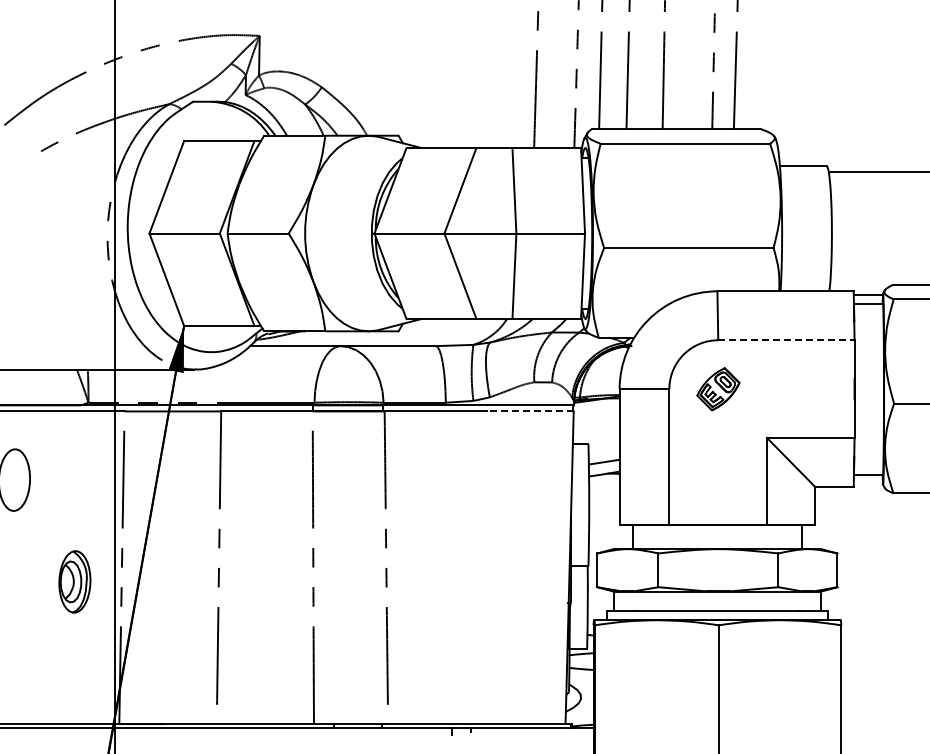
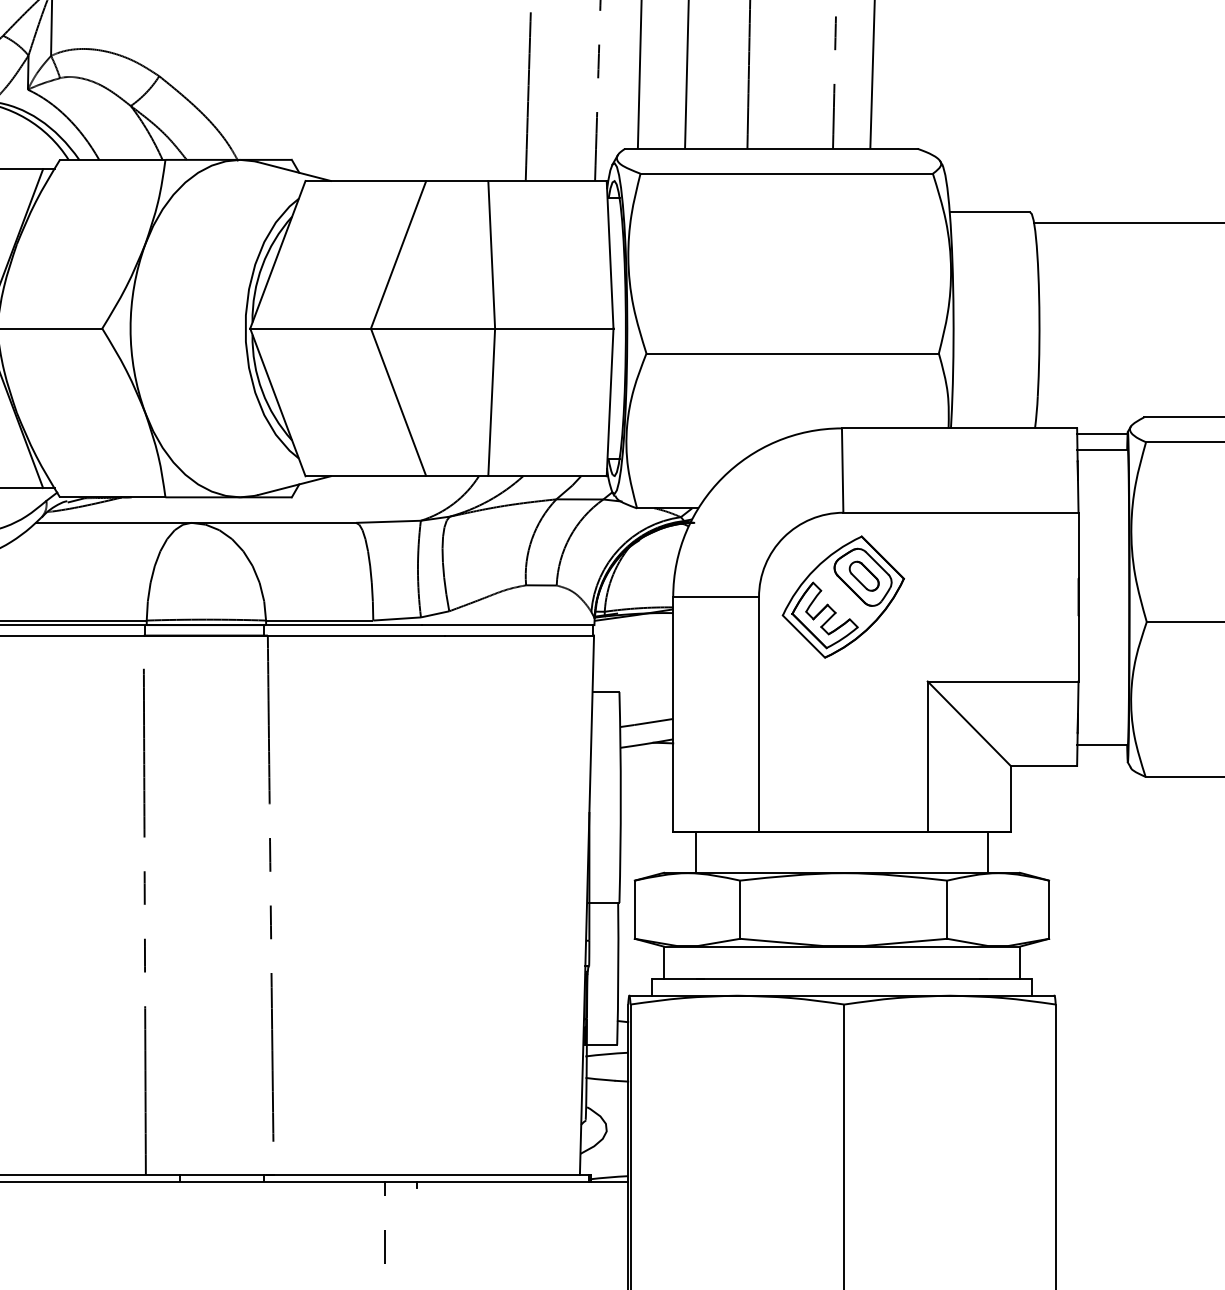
line: (786, 340) -> (961, 513), dashed -> solid
part: (718, 389) -> (843, 597), size x1.67
line: (530, 411) -> (519, 635), dashed -> solid

